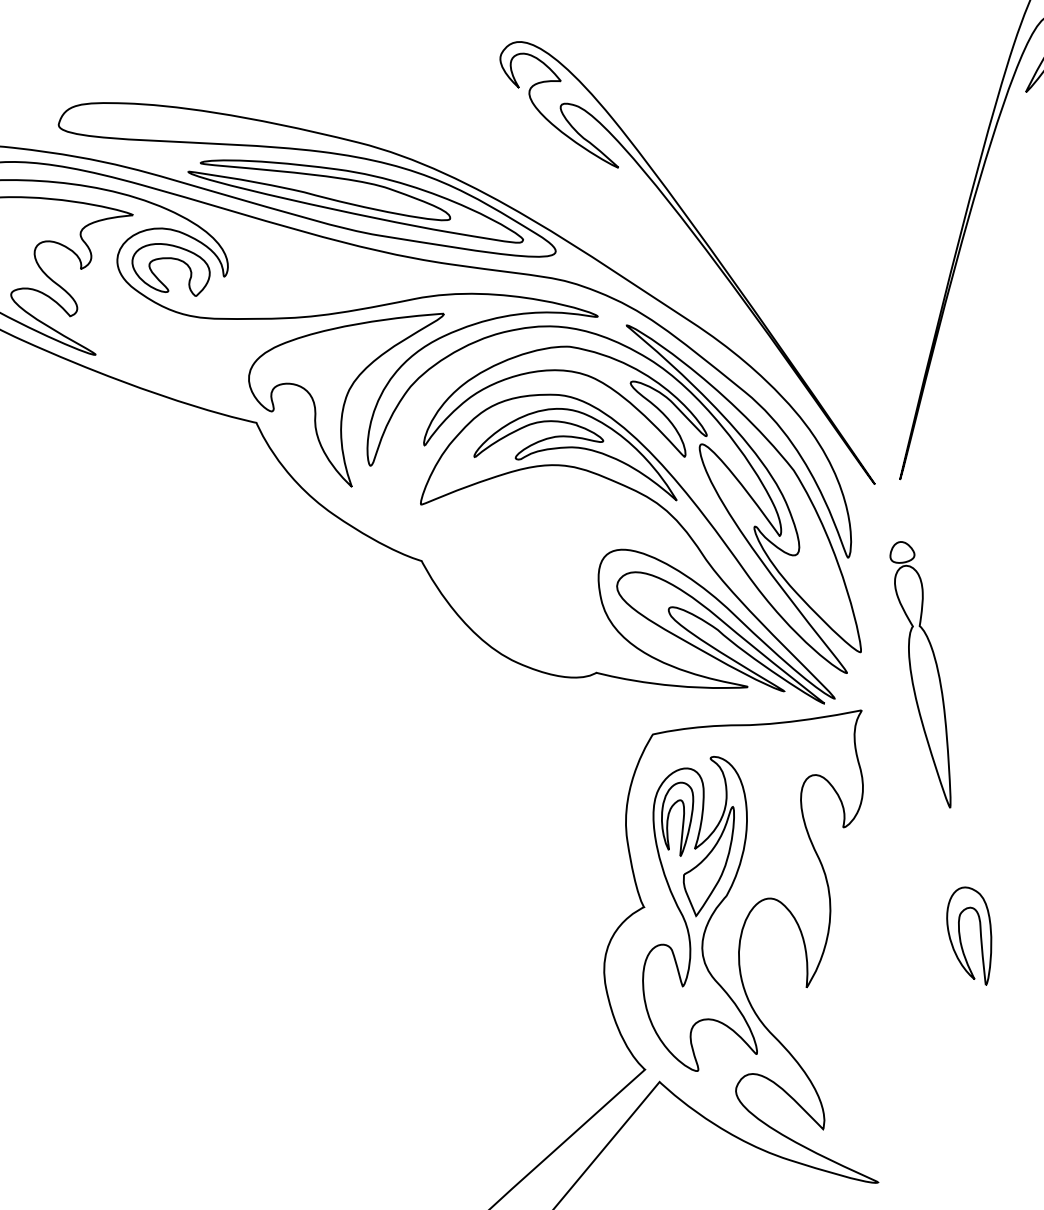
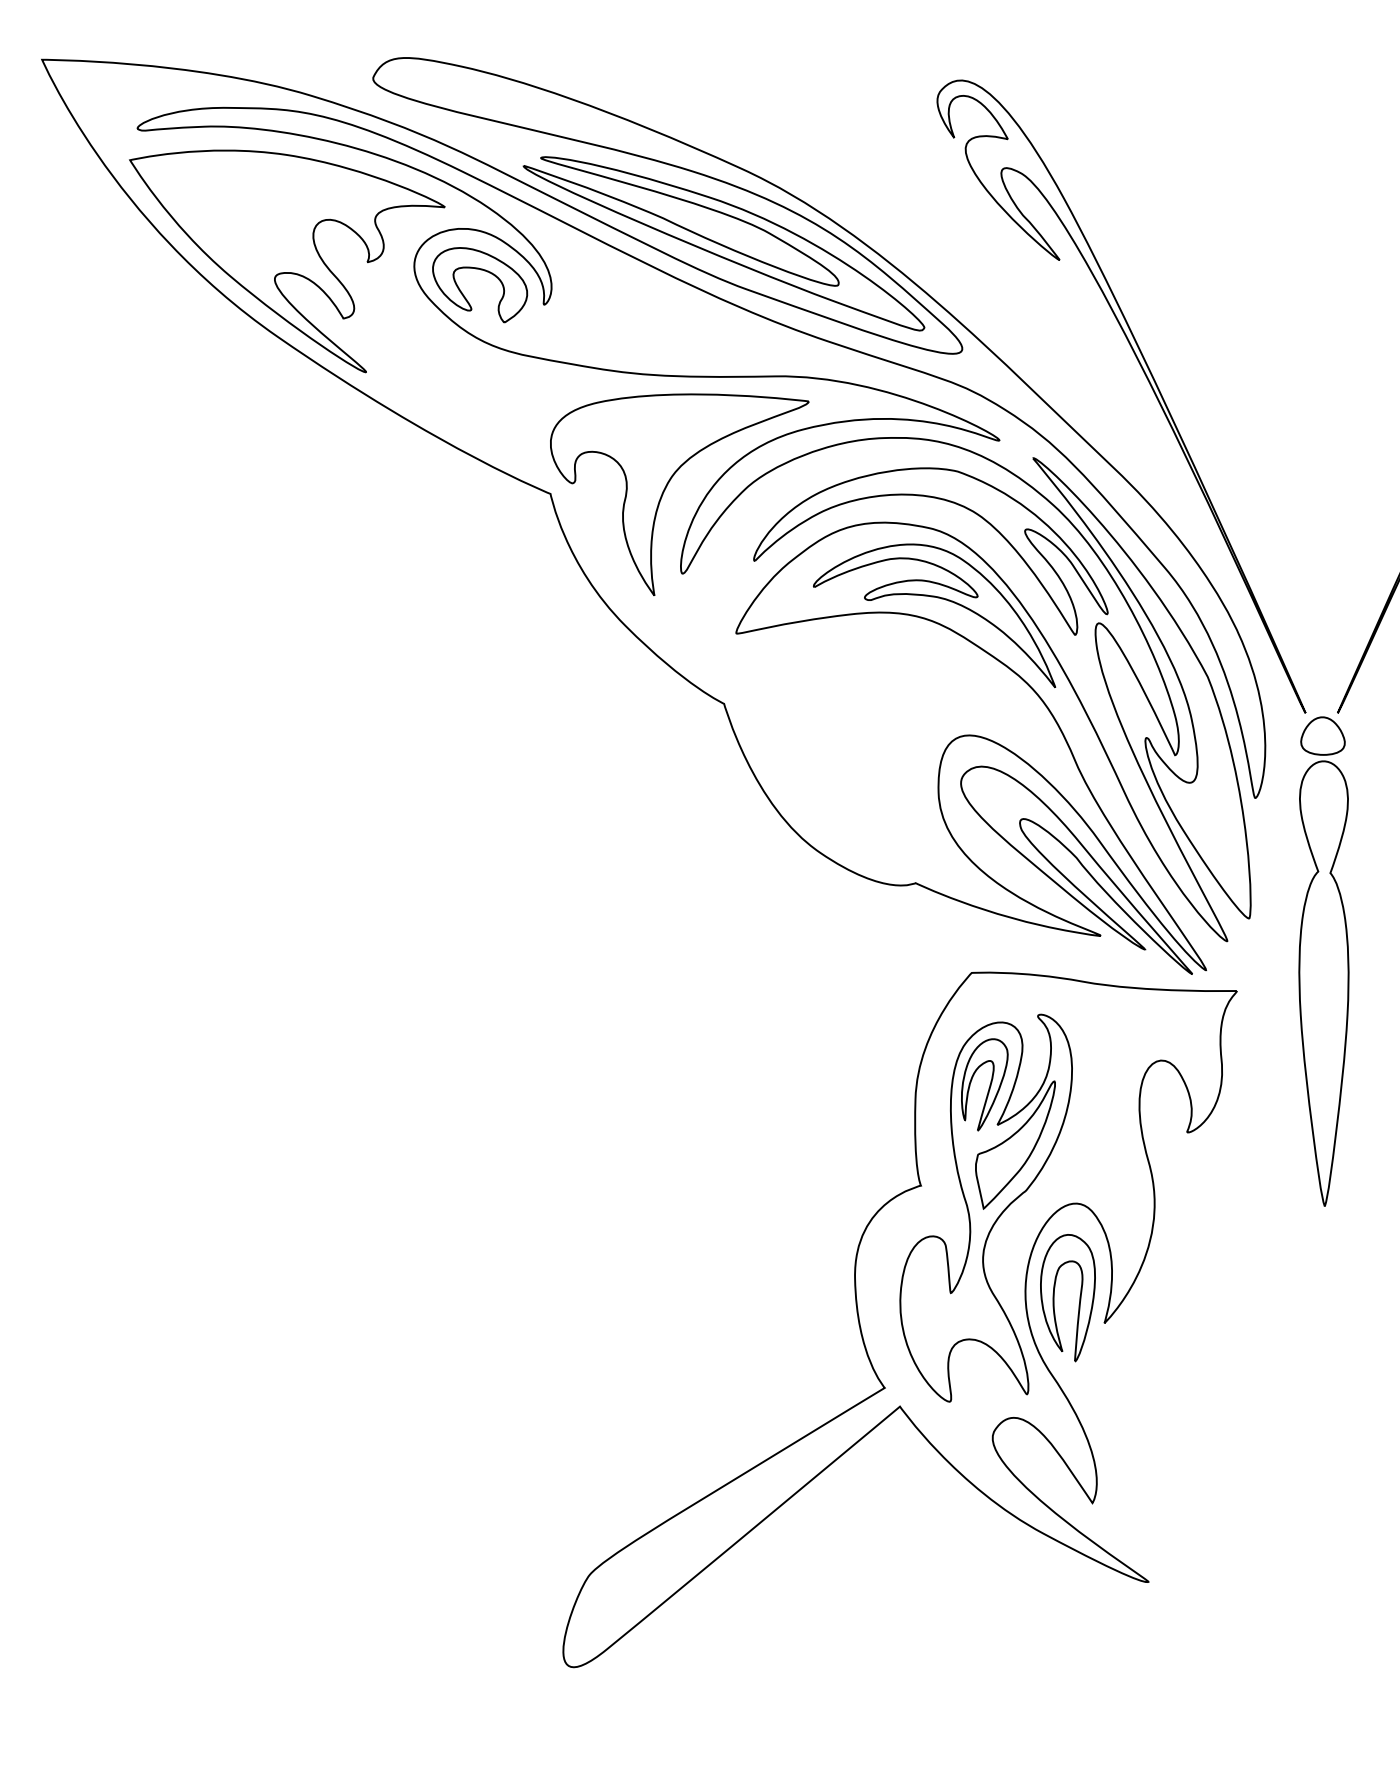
part: (924, 674) -> (1323, 961), size x1.43
part: (980, 935) -> (1079, 1298), moved

